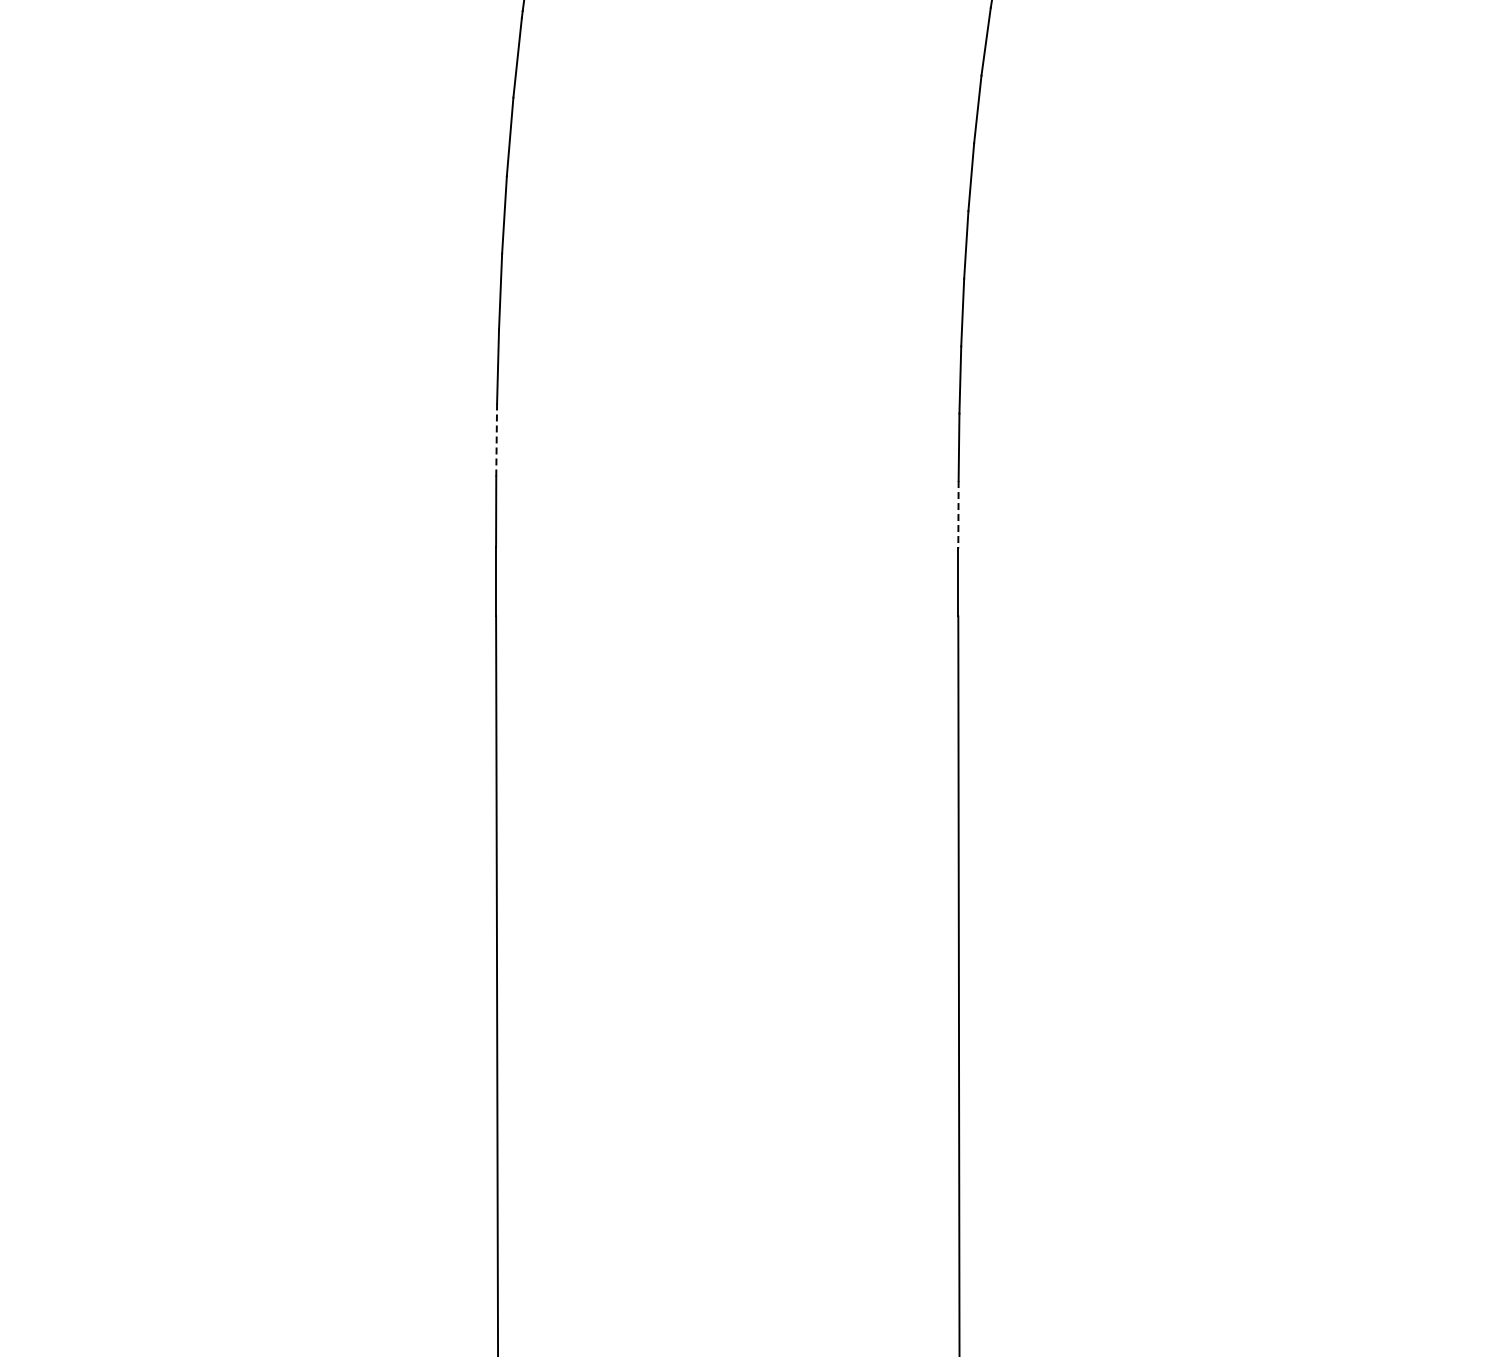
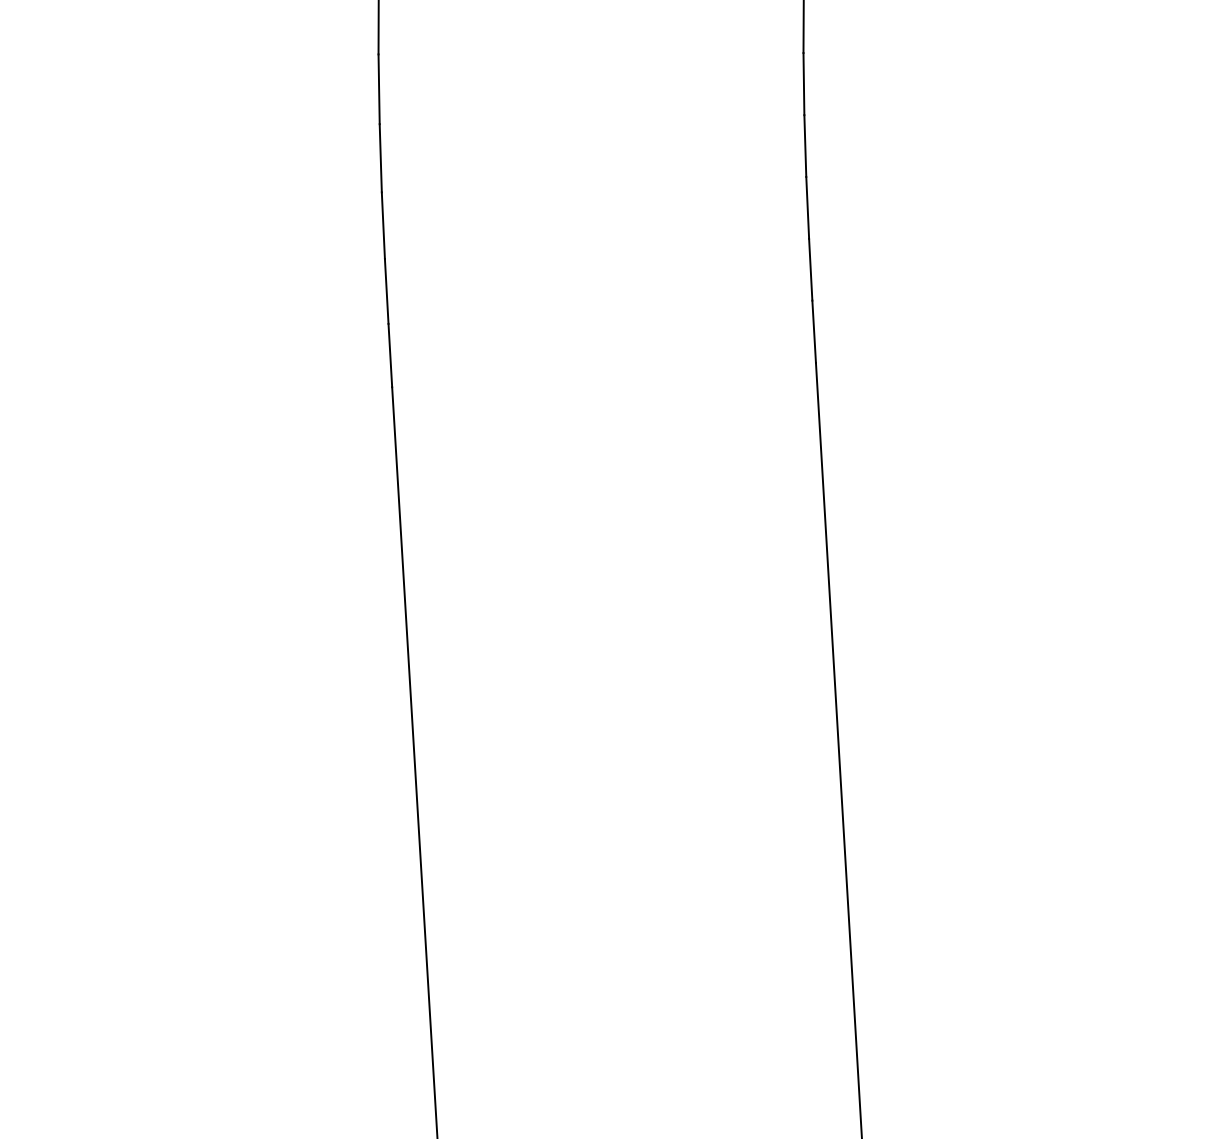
line: (496, 439) -> (383, 225), dashed -> solid
line: (958, 514) -> (810, 269), dashed -> solid

